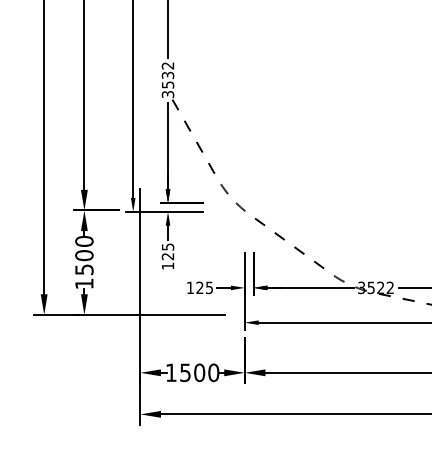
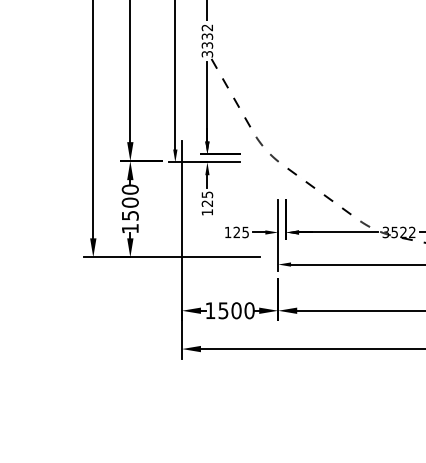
text: (167, 85) -> (206, 45), 3532 -> 3332

